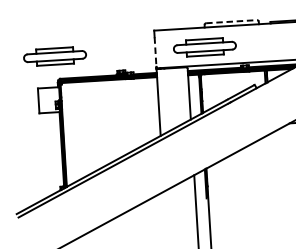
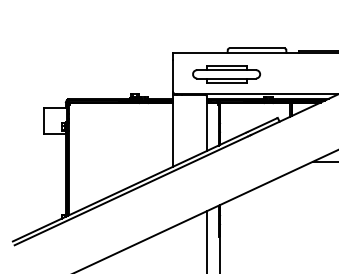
line: (232, 21) -> (257, 48), dashed -> solid
line: (155, 52) -> (173, 76), dashed -> solid
part: (54, 56) -> (64, 74), removed

